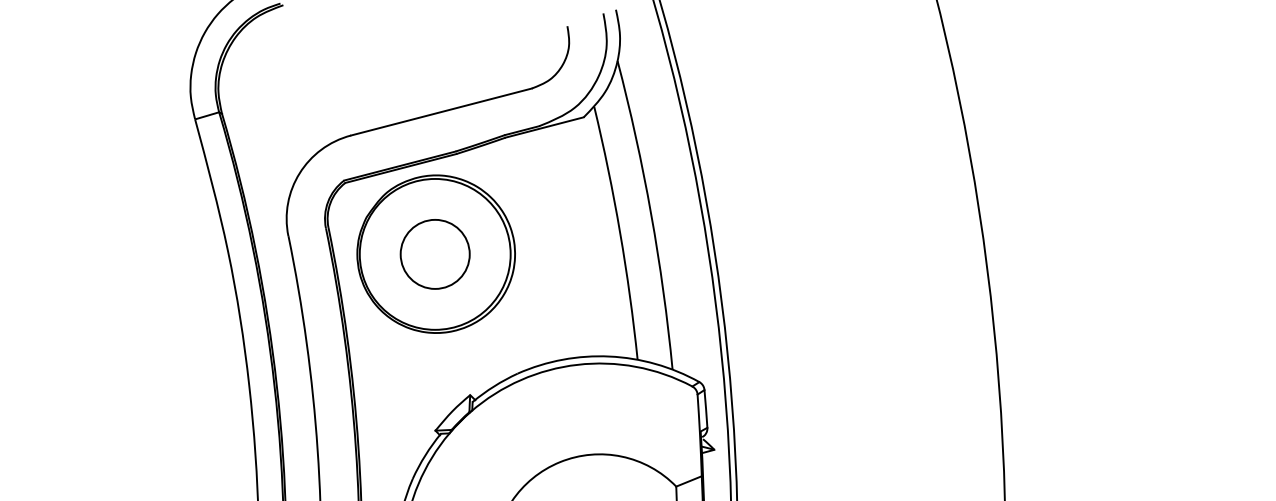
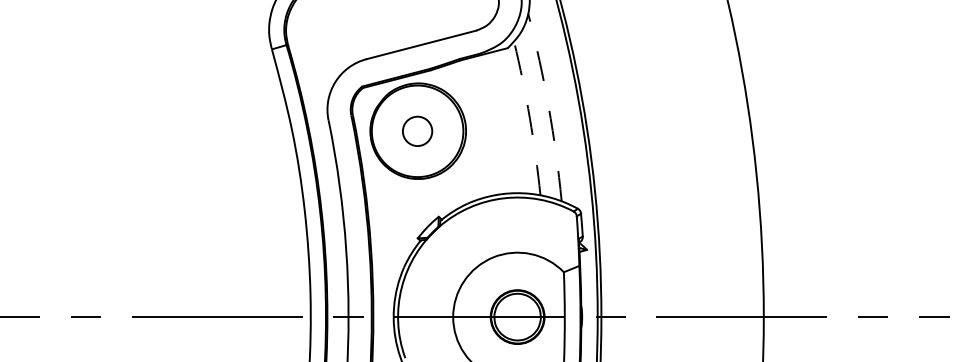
arc: (650, 213) -> (548, 106), solid -> dashed
arc: (619, 233) -> (529, 118), solid -> dashed
circle: (435, 254) -> (417, 131), size x0.7

